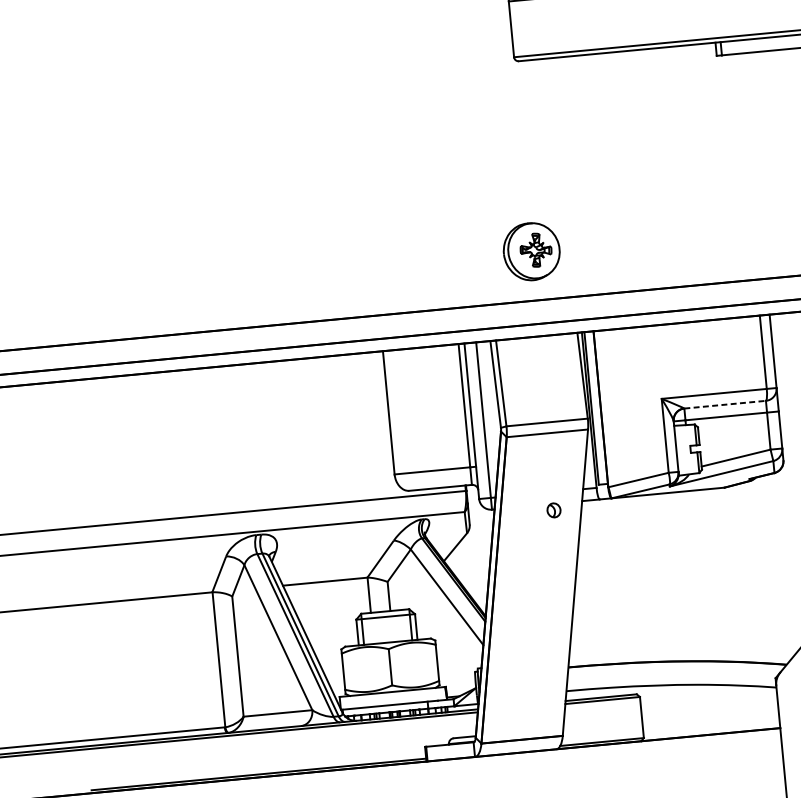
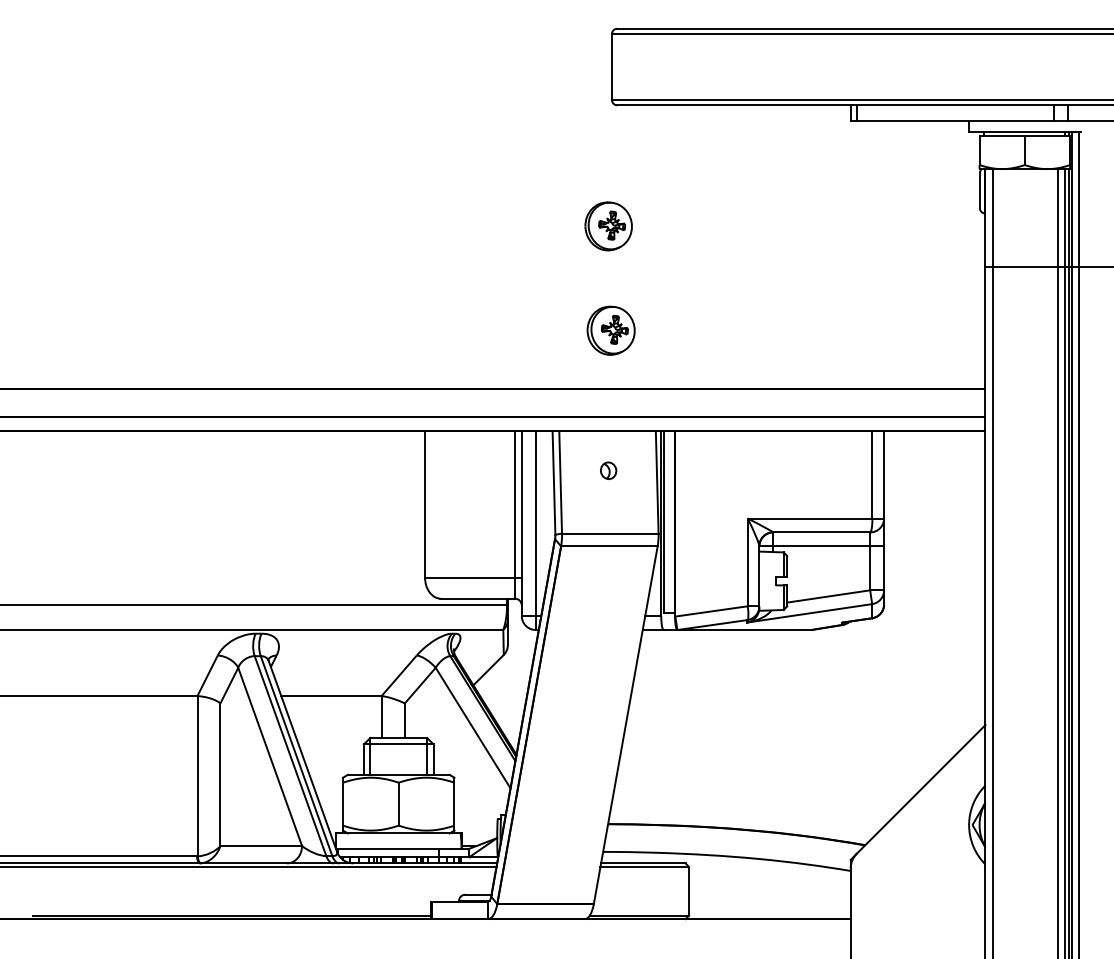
part: (521, 163) -> (608, 226), added
part: (531, 251) -> (610, 330), size x0.71
line: (725, 404) -> (822, 532), dashed -> solid
part: (553, 510) -> (608, 470), moved

